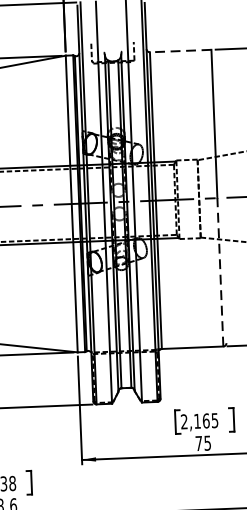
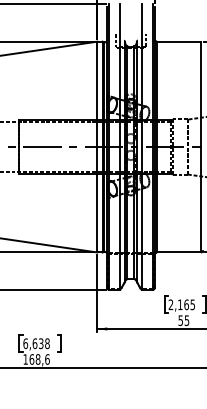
line: (181, 50) -> (179, 41), dashed -> solid
line: (219, 271) -> (200, 199), dashed -> solid
text: (198, 443) -> (180, 320), 75 -> 55

